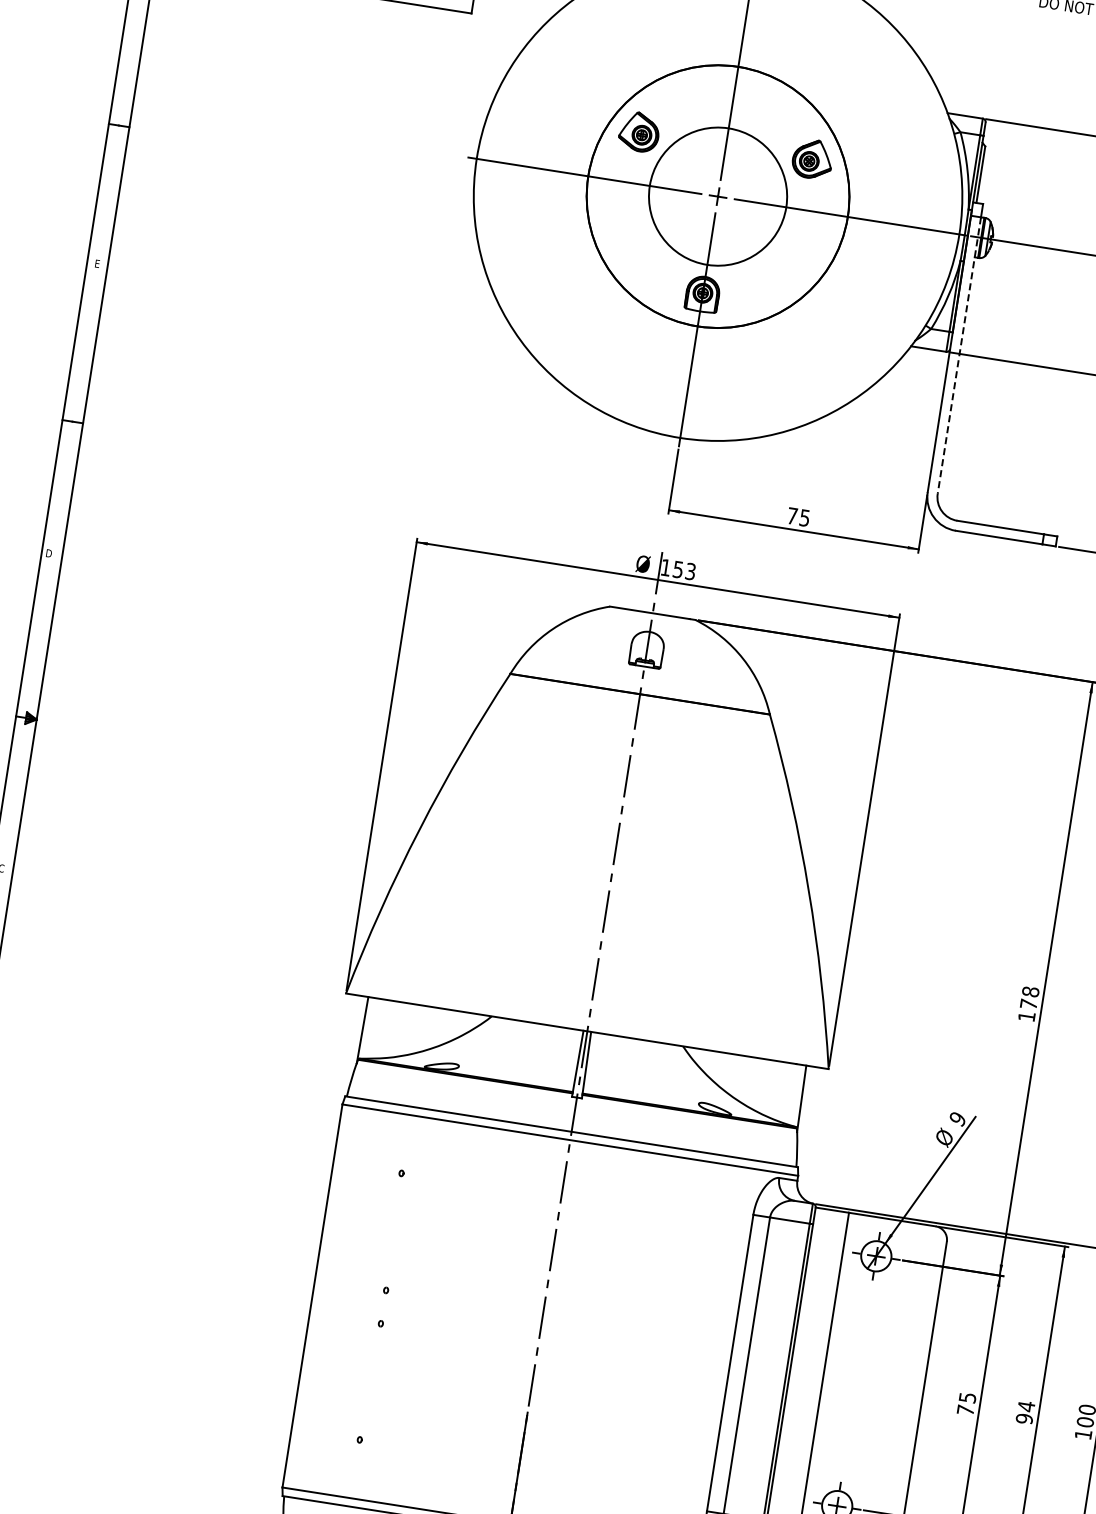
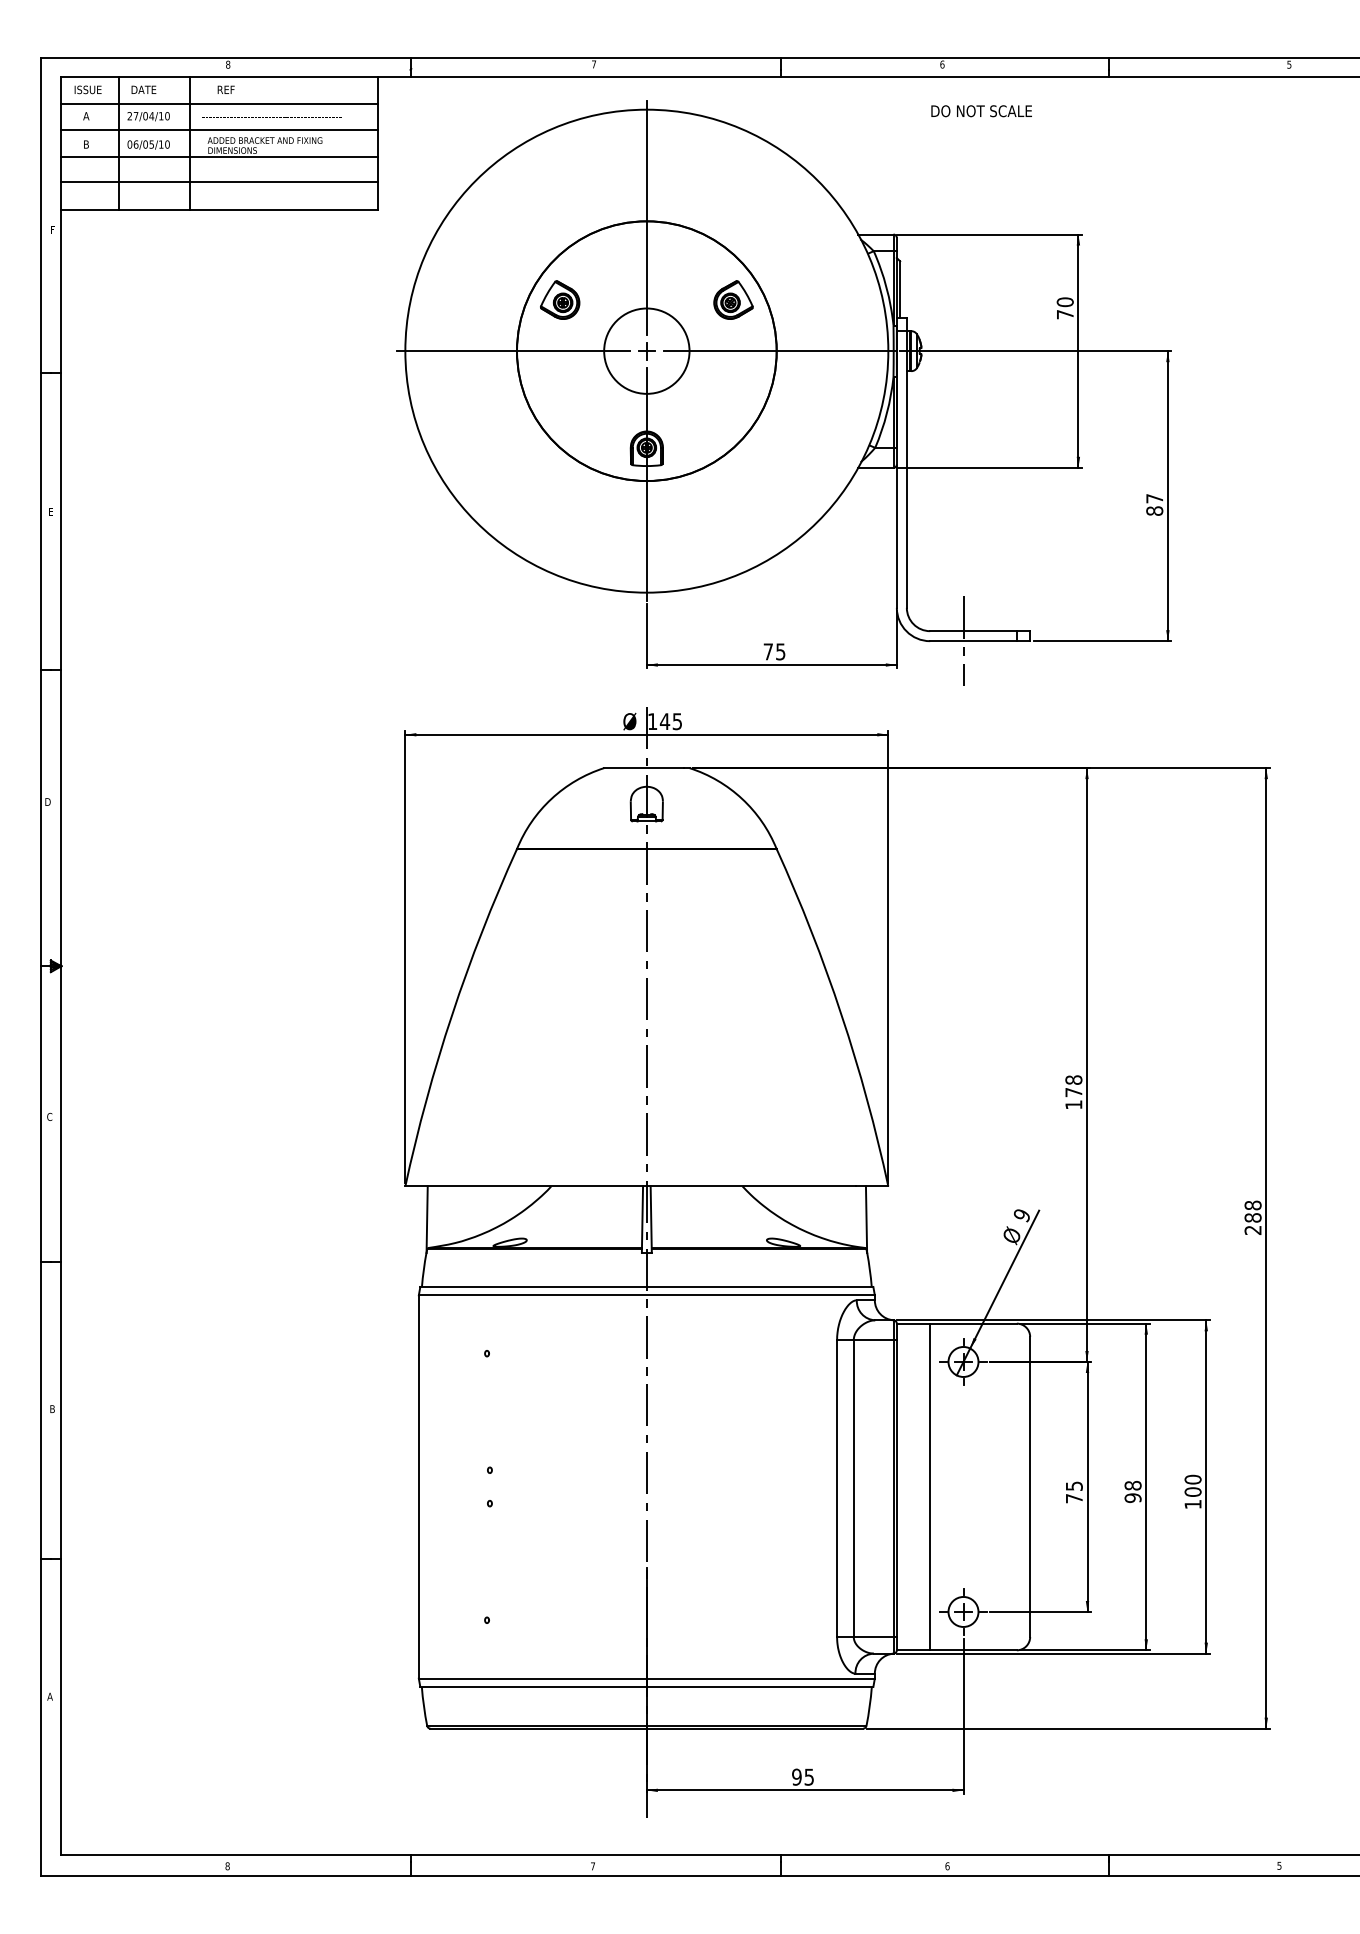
circle: (717, 195) -> (646, 350), size x0.62
line: (958, 356) -> (906, 470), dashed -> solid
line: (989, 535) -> (963, 640), added
text: (683, 570) -> (670, 721), 153 -> 145
text: (1025, 1406) -> (1132, 1485), 94 -> 98

